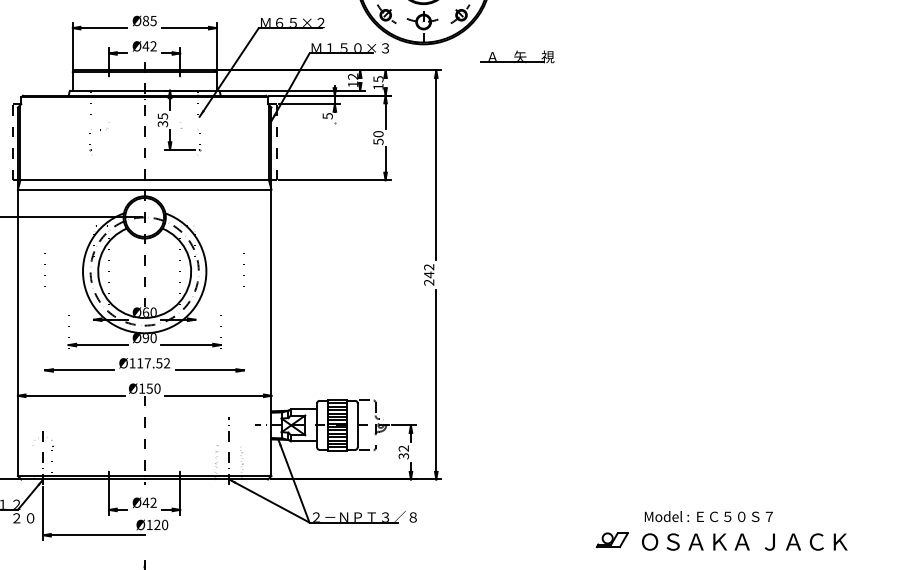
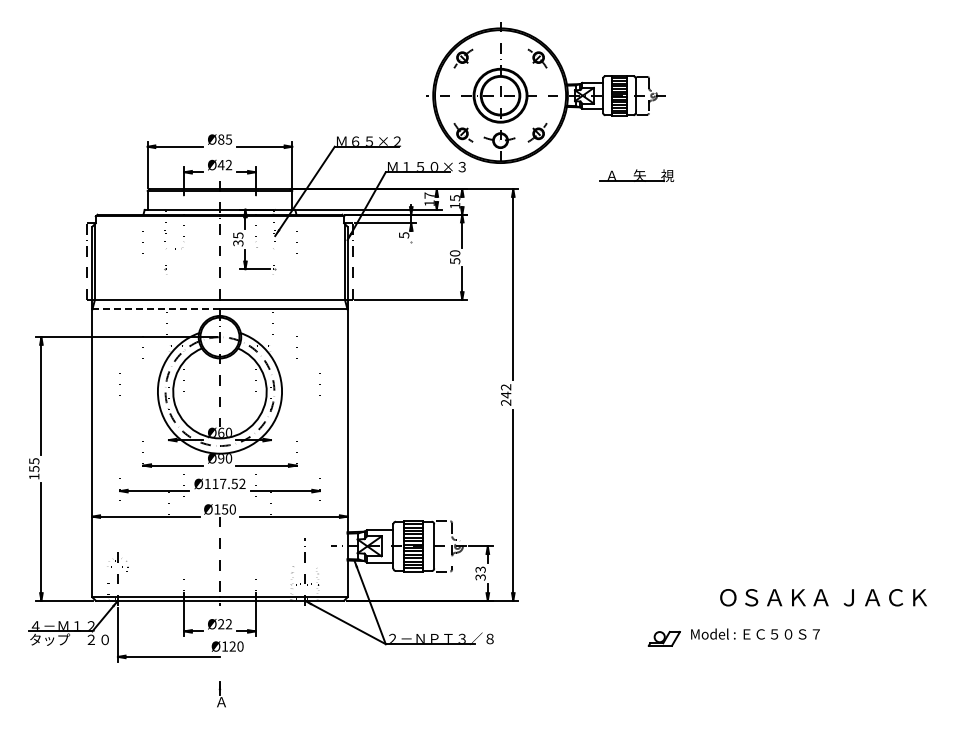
part: (517, 56) -> (636, 175), moved
text: (352, 76) -> (429, 195), 12 -> 17
line: (81, 189) -> (156, 309), solid -> dashed
text: (403, 448) -> (480, 569), 32 -> 33
text: (145, 503) -> (220, 624), Ø42 -> Ø22
text: (708, 515) -> (755, 633), moved
part: (611, 539) -> (663, 638), moved
text: (744, 541) -> (823, 597), moved

